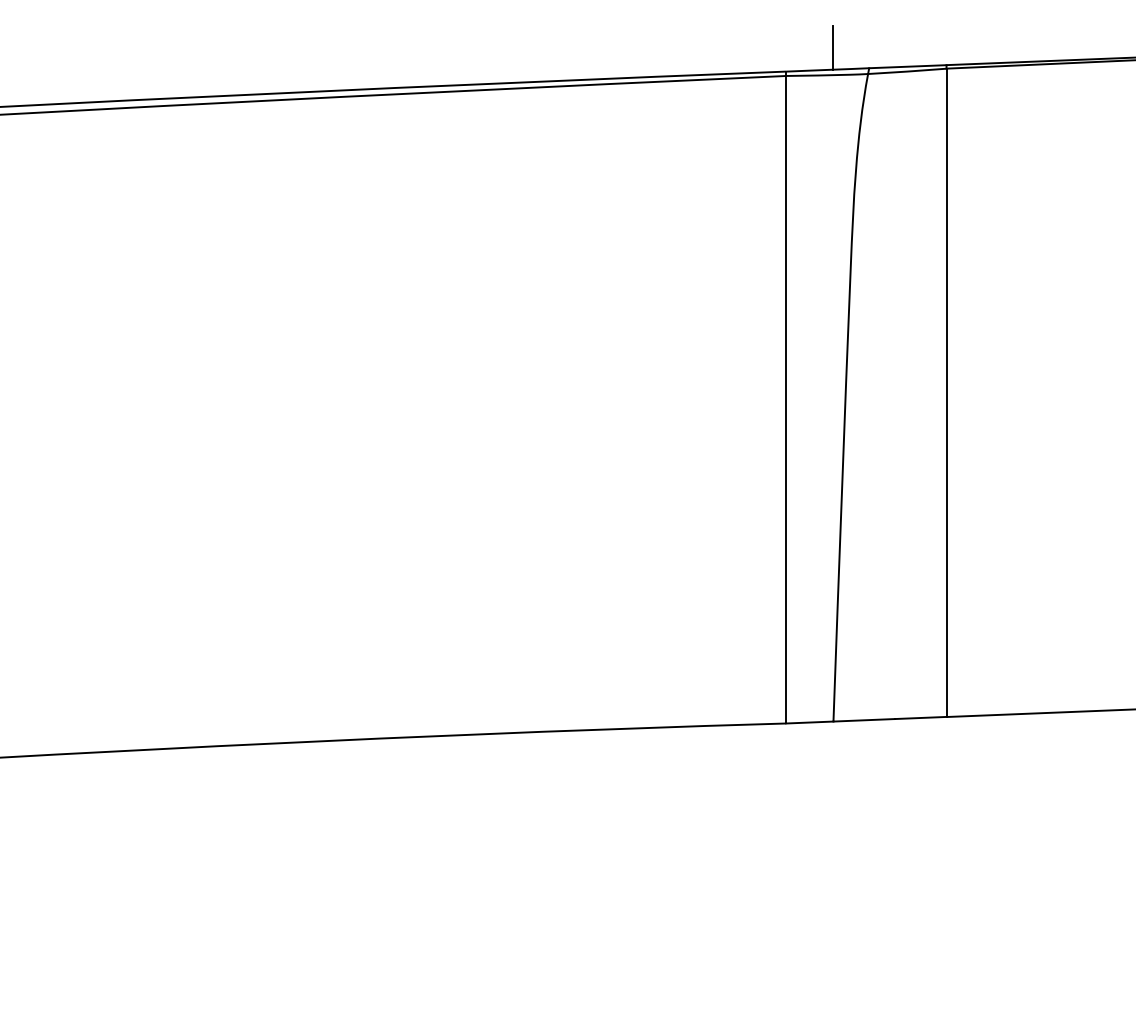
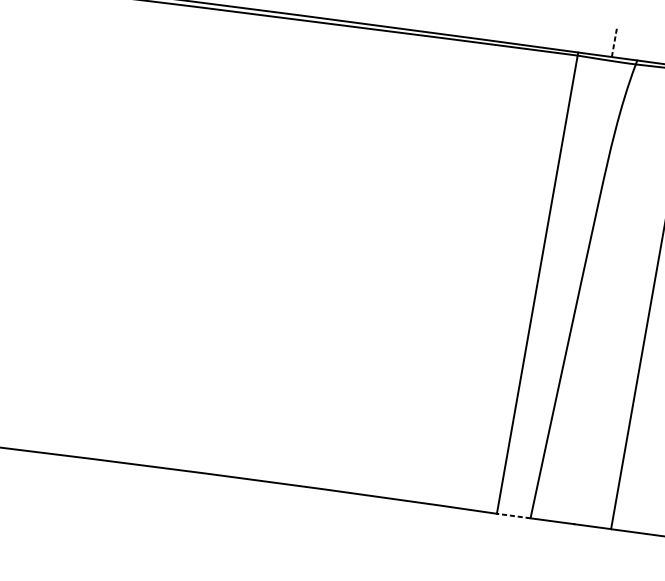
line: (833, 48) -> (614, 42), solid -> dashed
line: (809, 722) -> (513, 515), solid -> dashed

